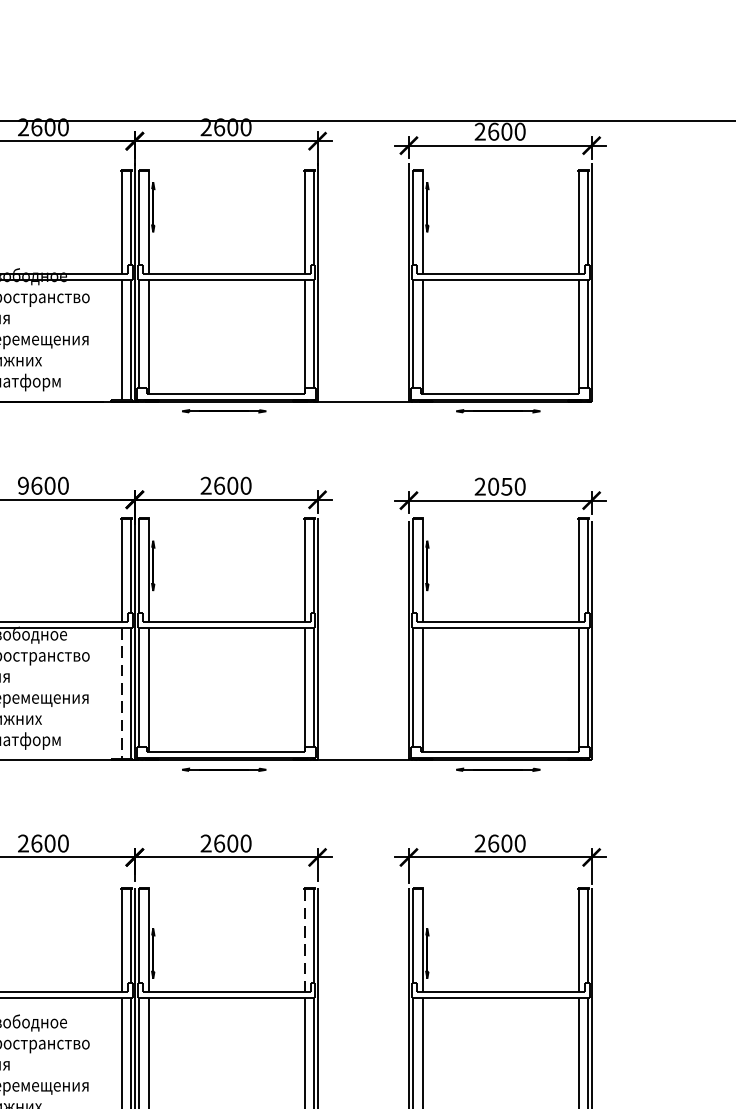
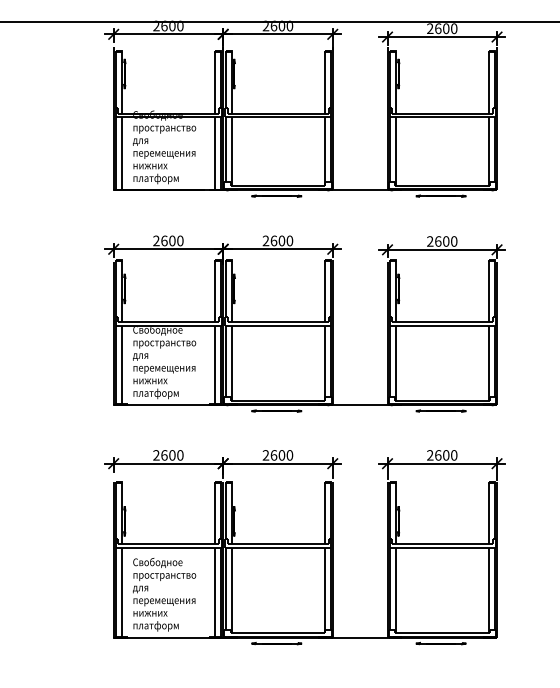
text: (23, 486) -> (156, 241), 9600 -> 2600
text: (500, 486) -> (442, 241), 2050 -> 2600
line: (121, 693) -> (215, 365), dashed -> solid
line: (303, 940) -> (324, 513), dashed -> solid

